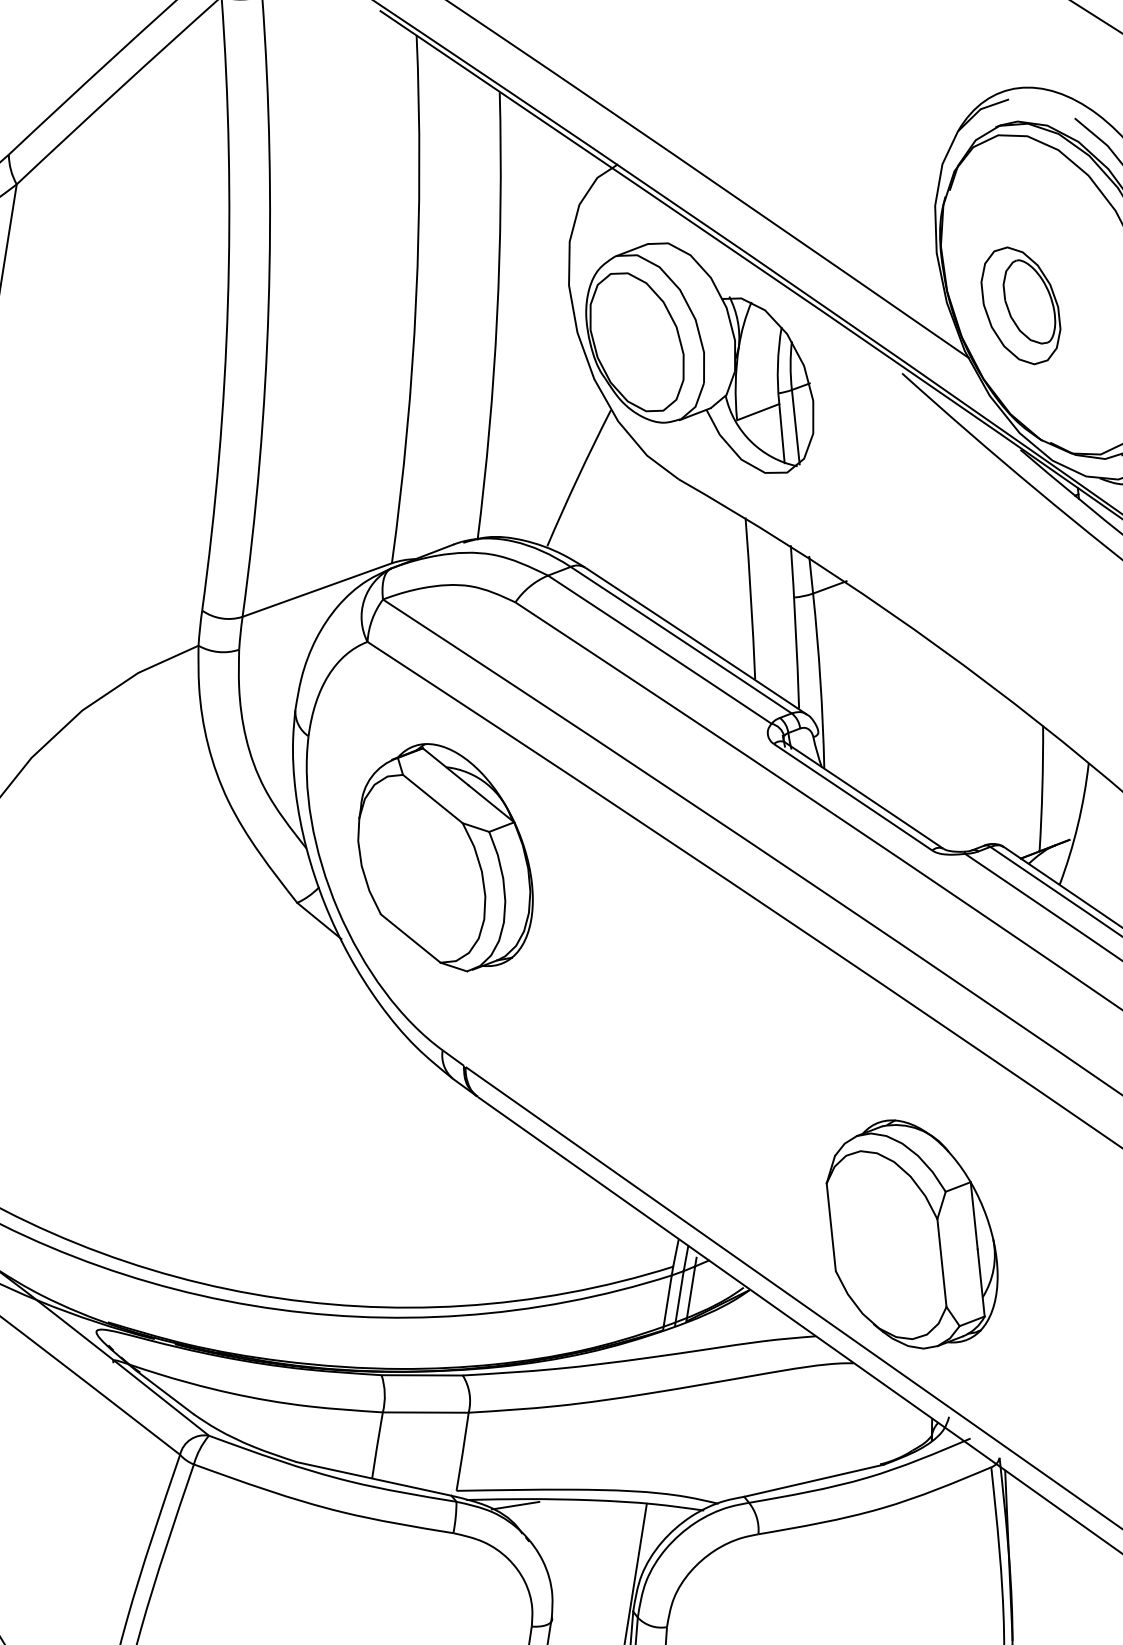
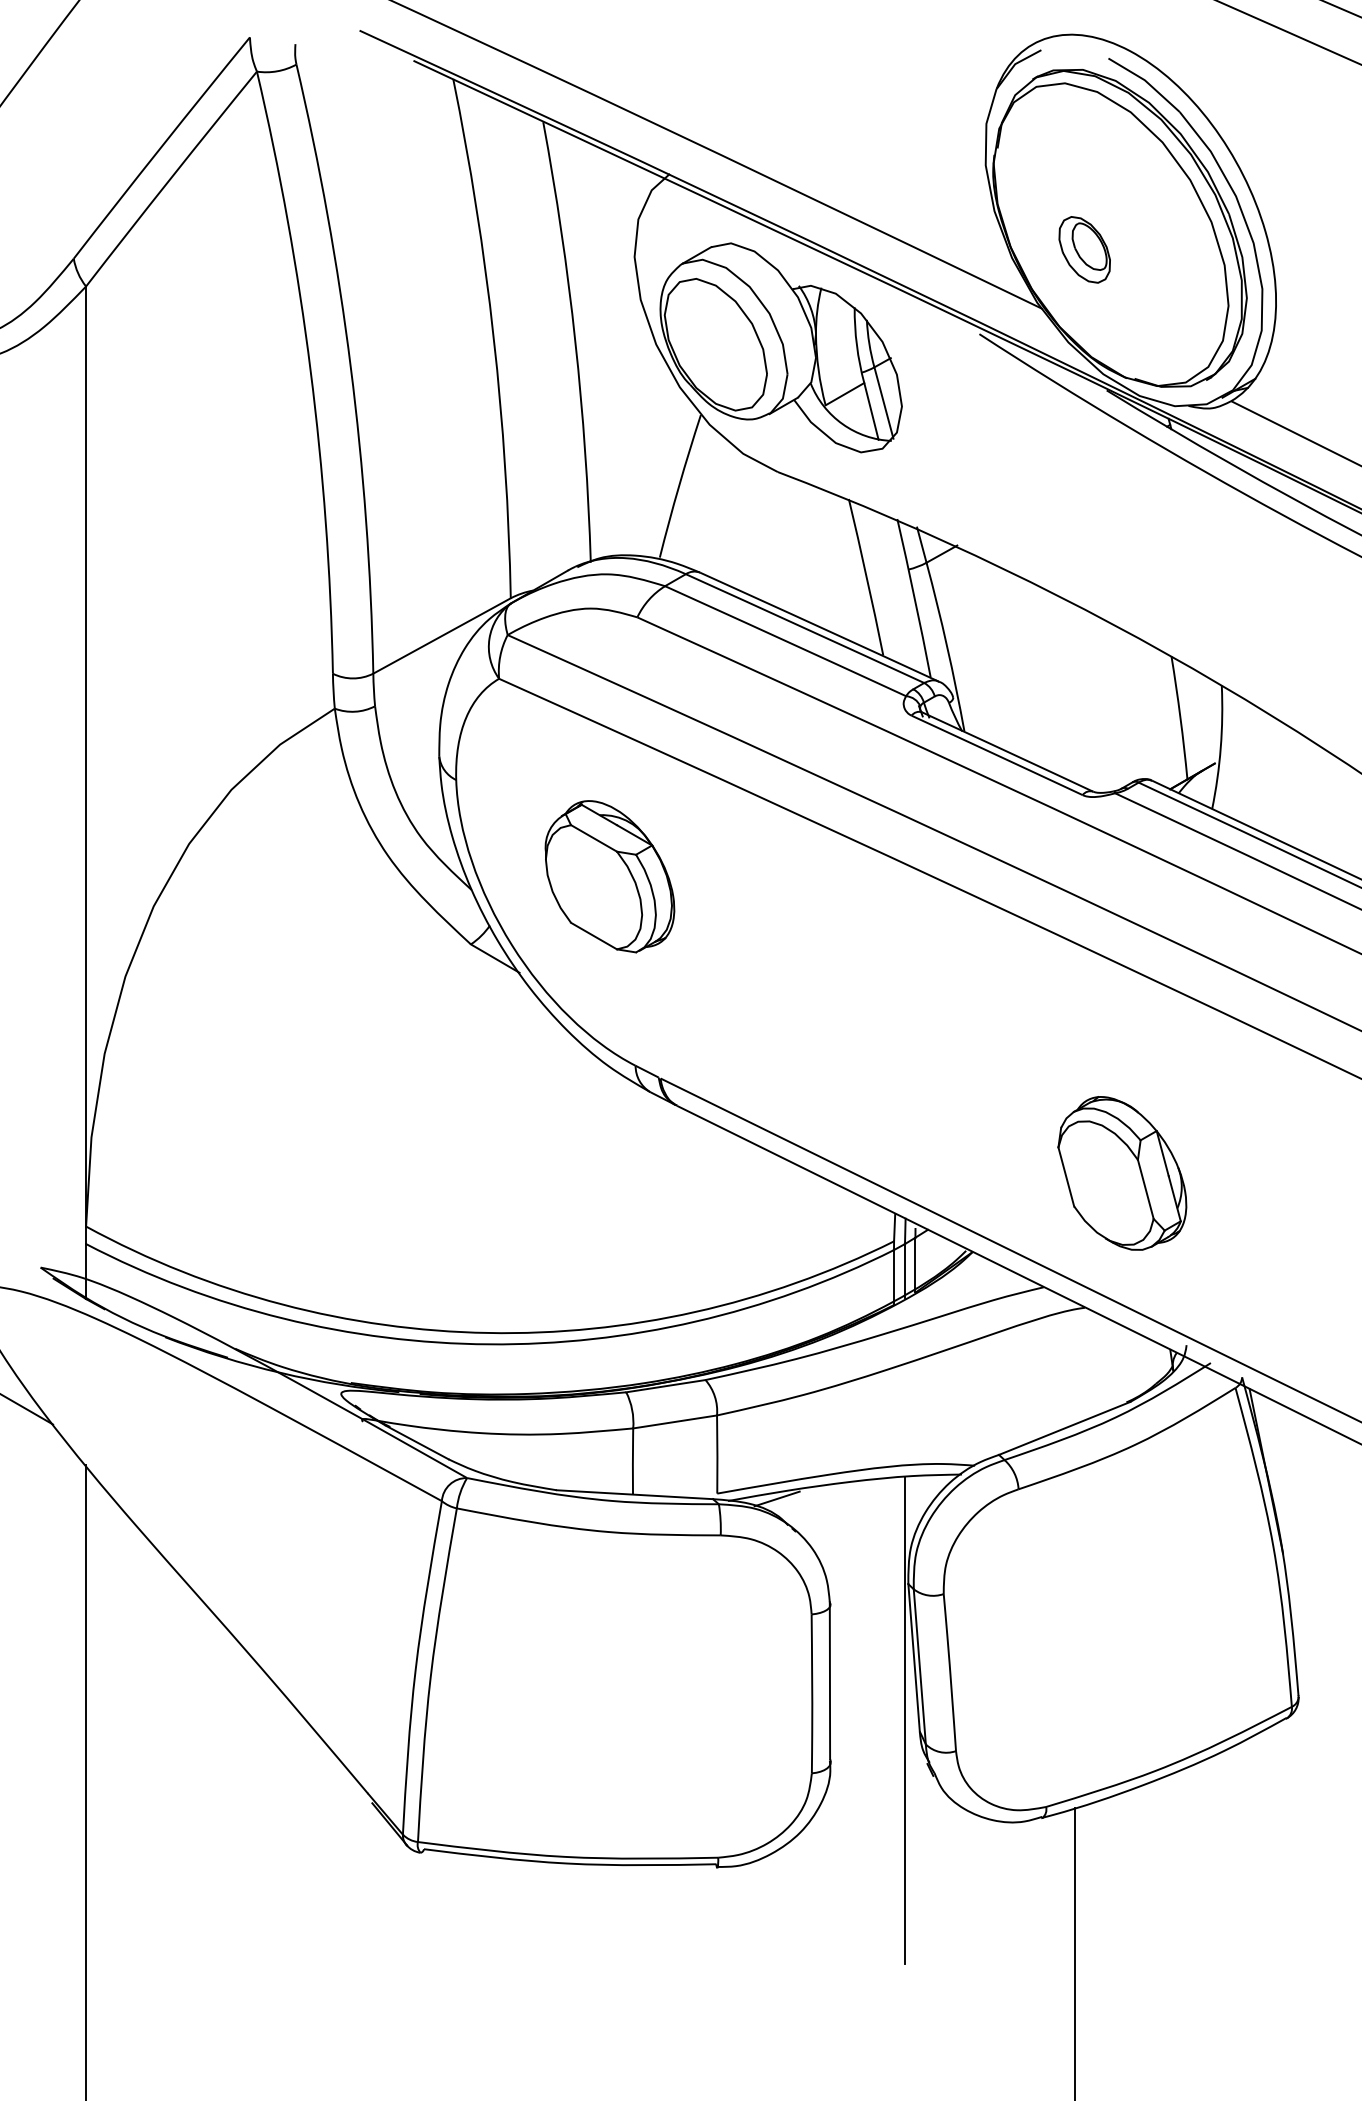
part: (1020, 305) -> (1084, 249), size x0.6
part: (446, 856) -> (609, 876), size x0.7
part: (912, 1235) -> (1122, 1173), size x0.7

